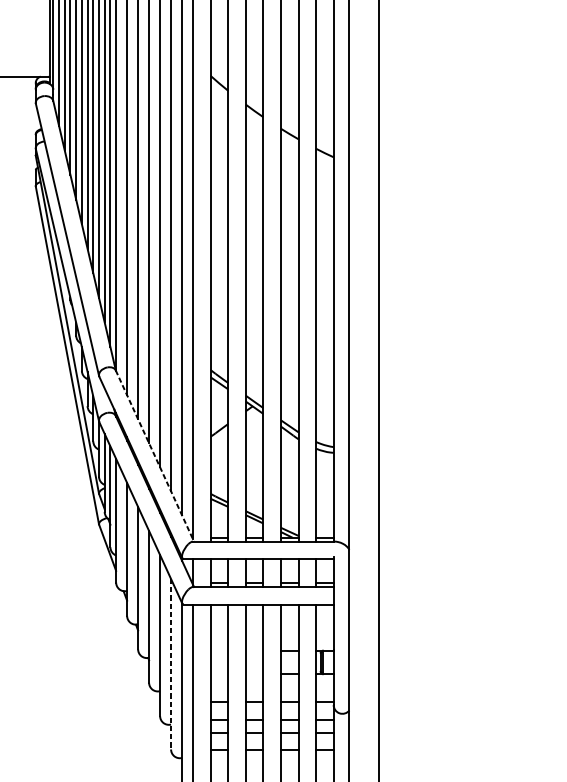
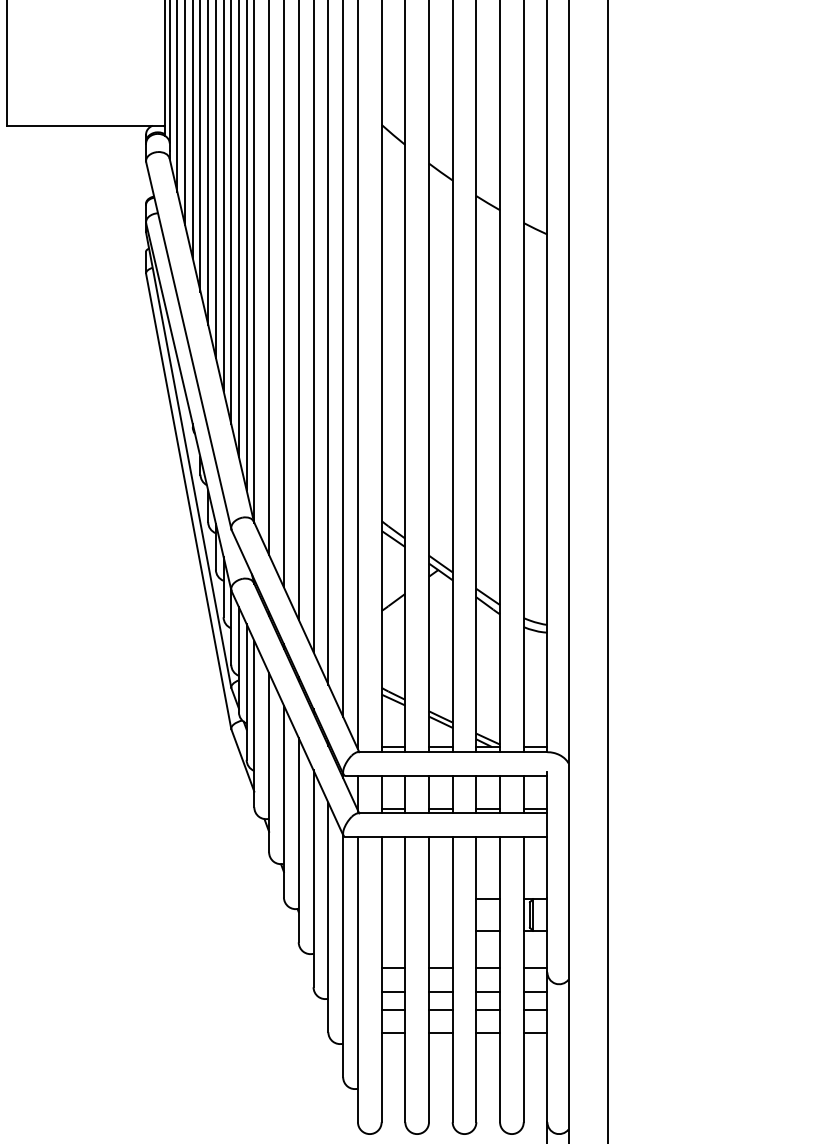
line: (154, 455) -> (306, 636), dashed -> solid
line: (171, 664) -> (328, 917), dashed -> solid

